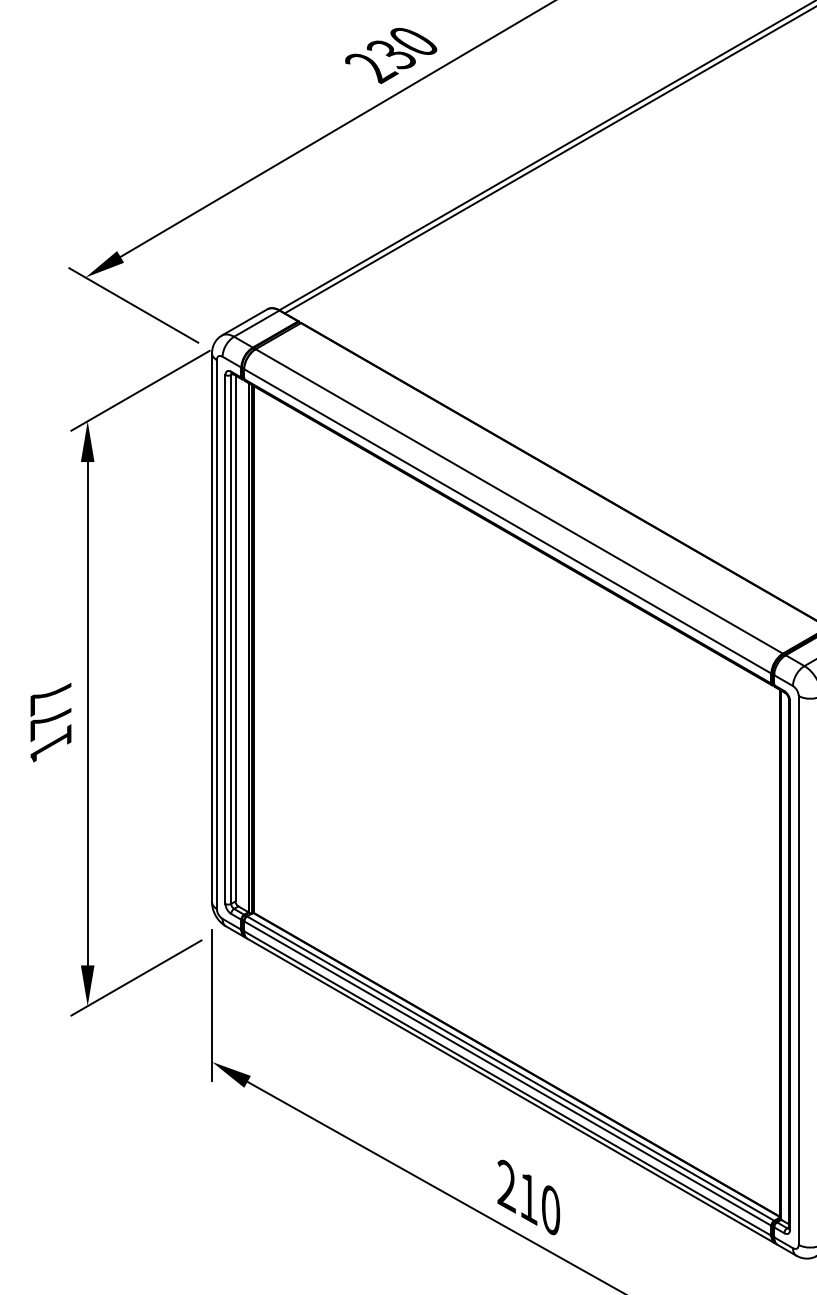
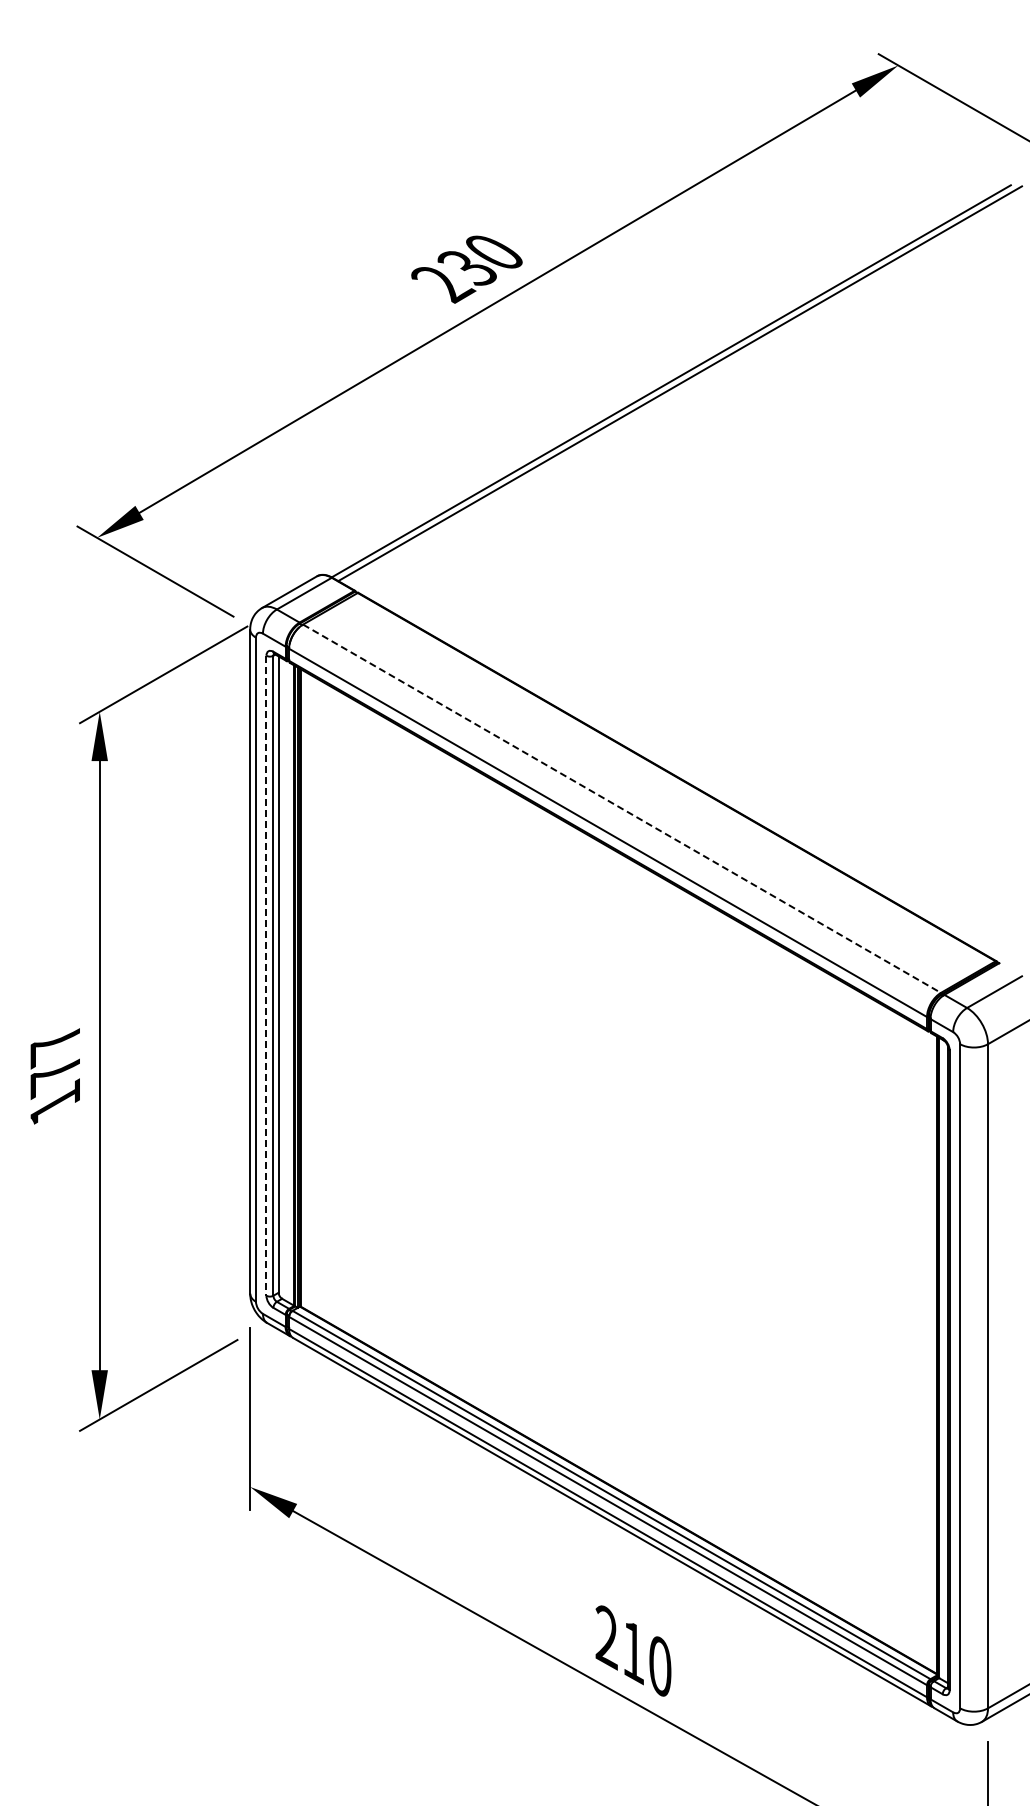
line: (519, 501) -> (622, 808), solid -> dashed
line: (225, 639) -> (266, 975), solid -> dashed

